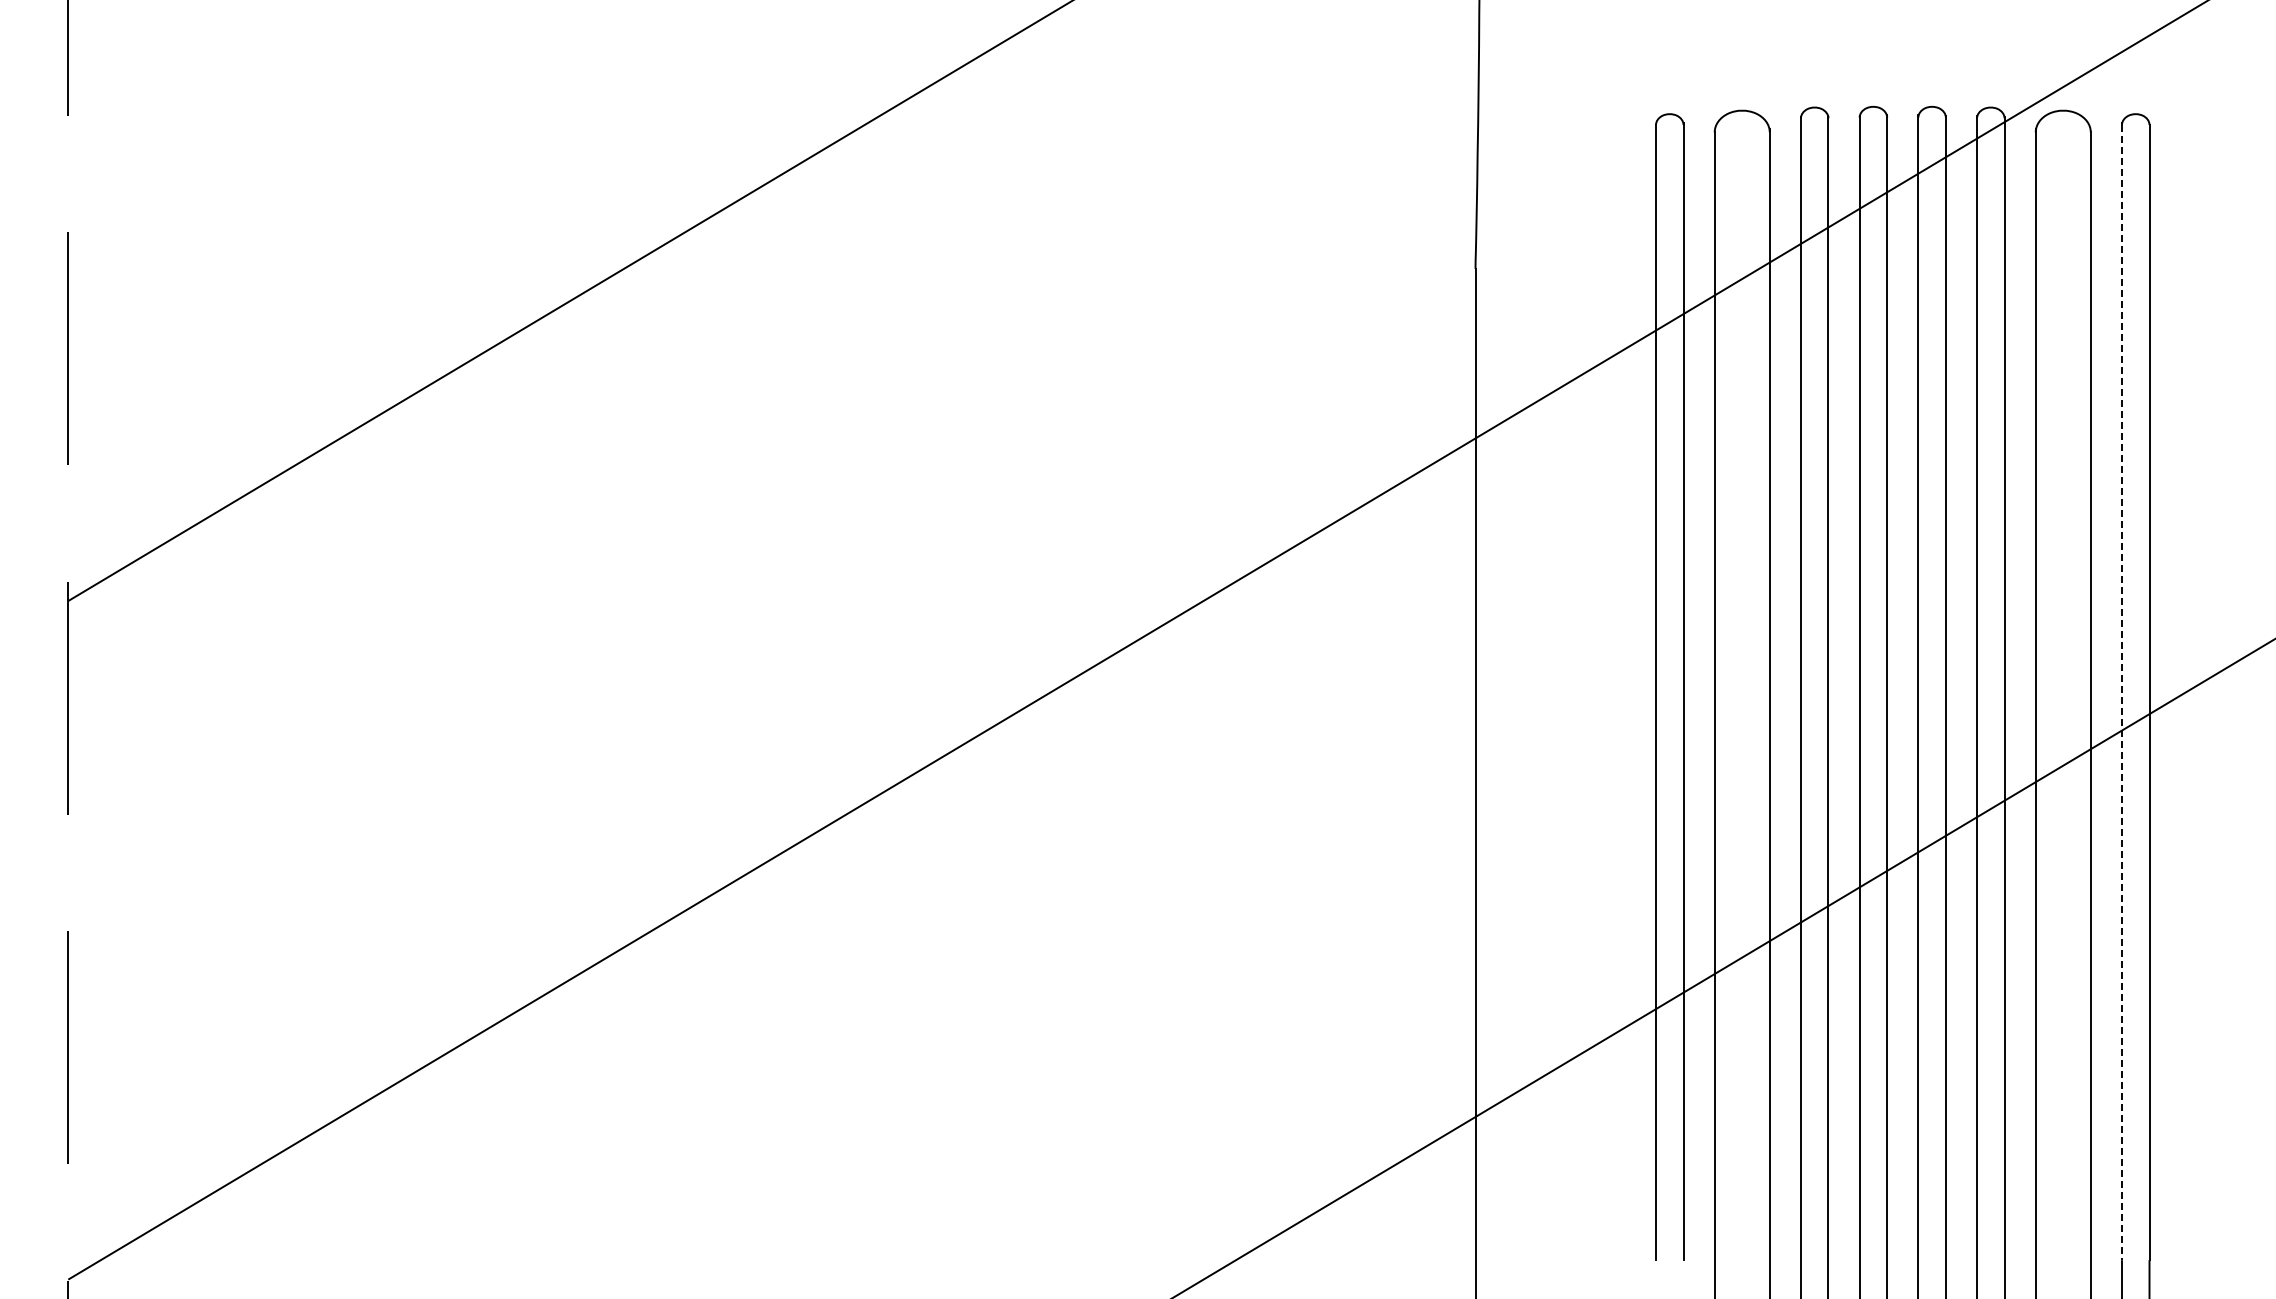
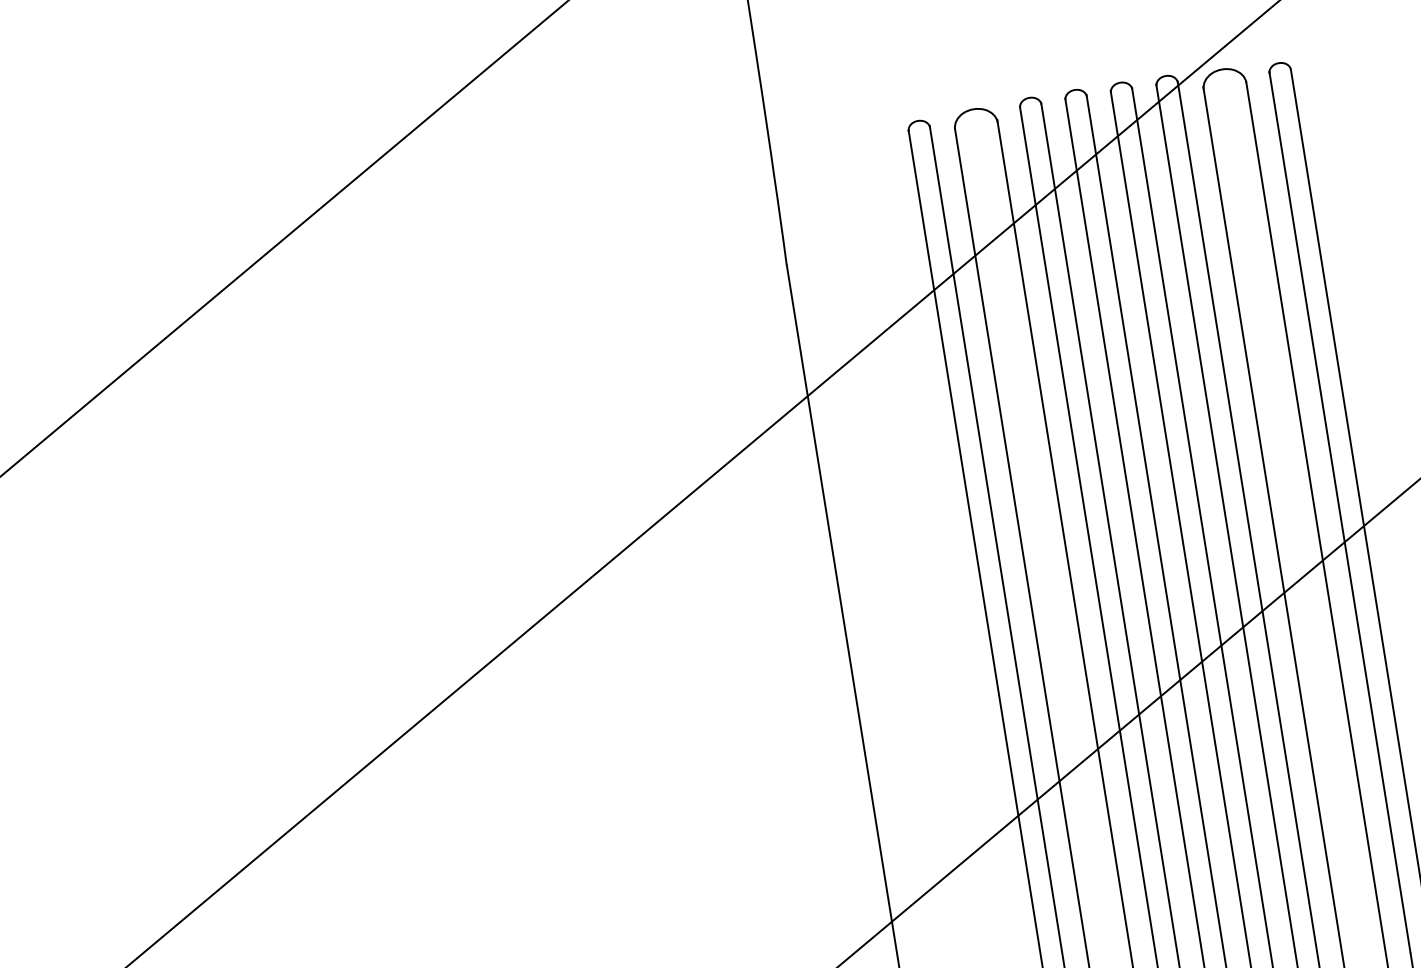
line: (2121, 692) -> (1339, 512), dashed -> solid

